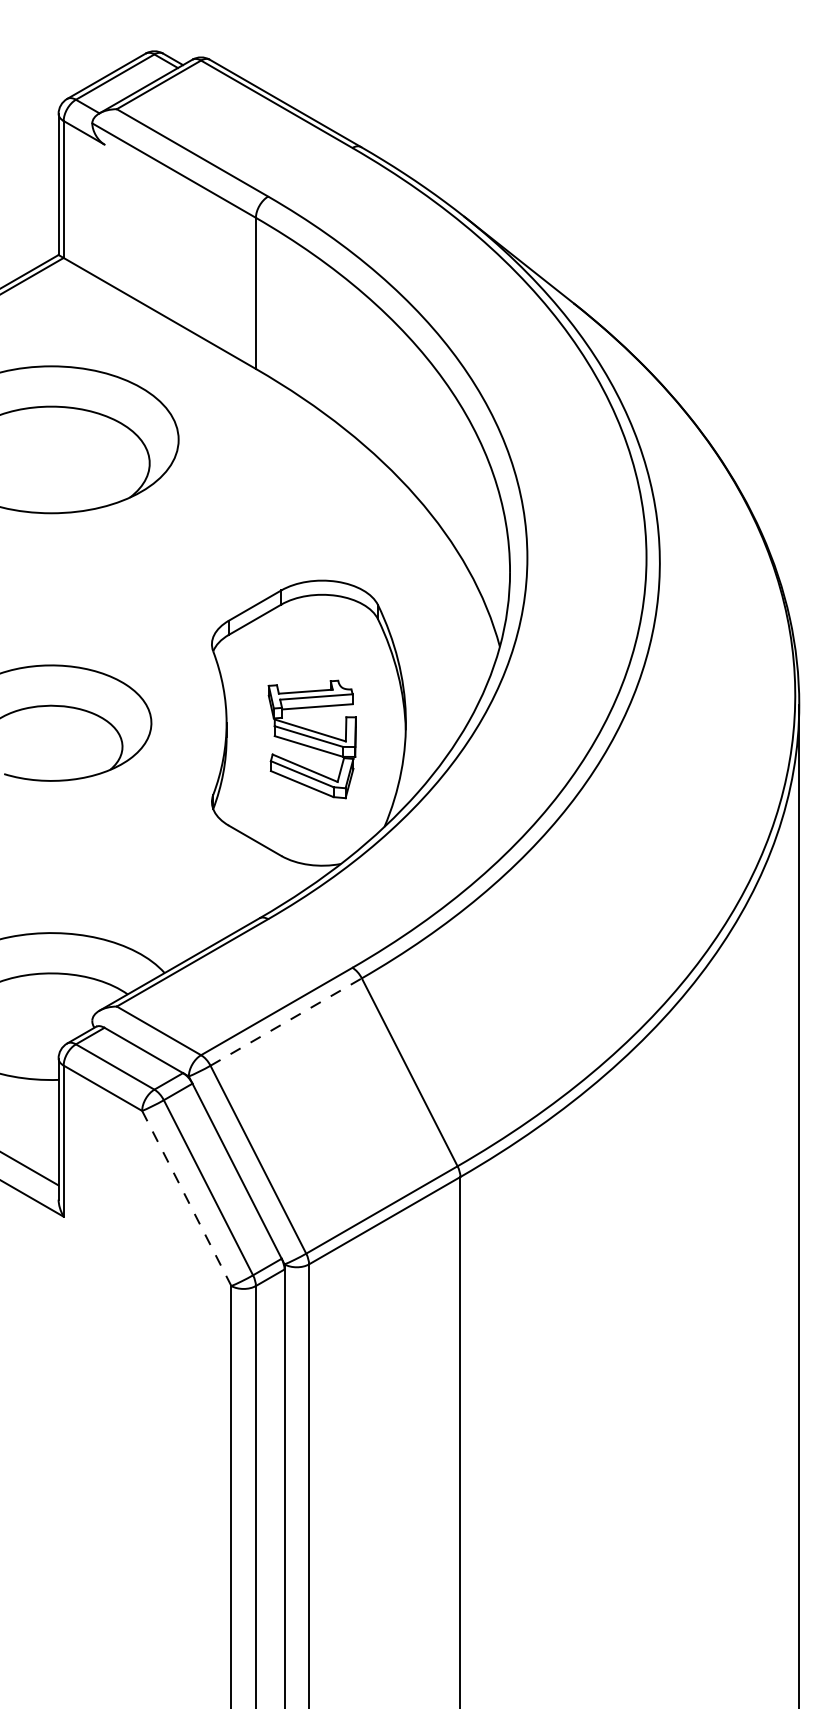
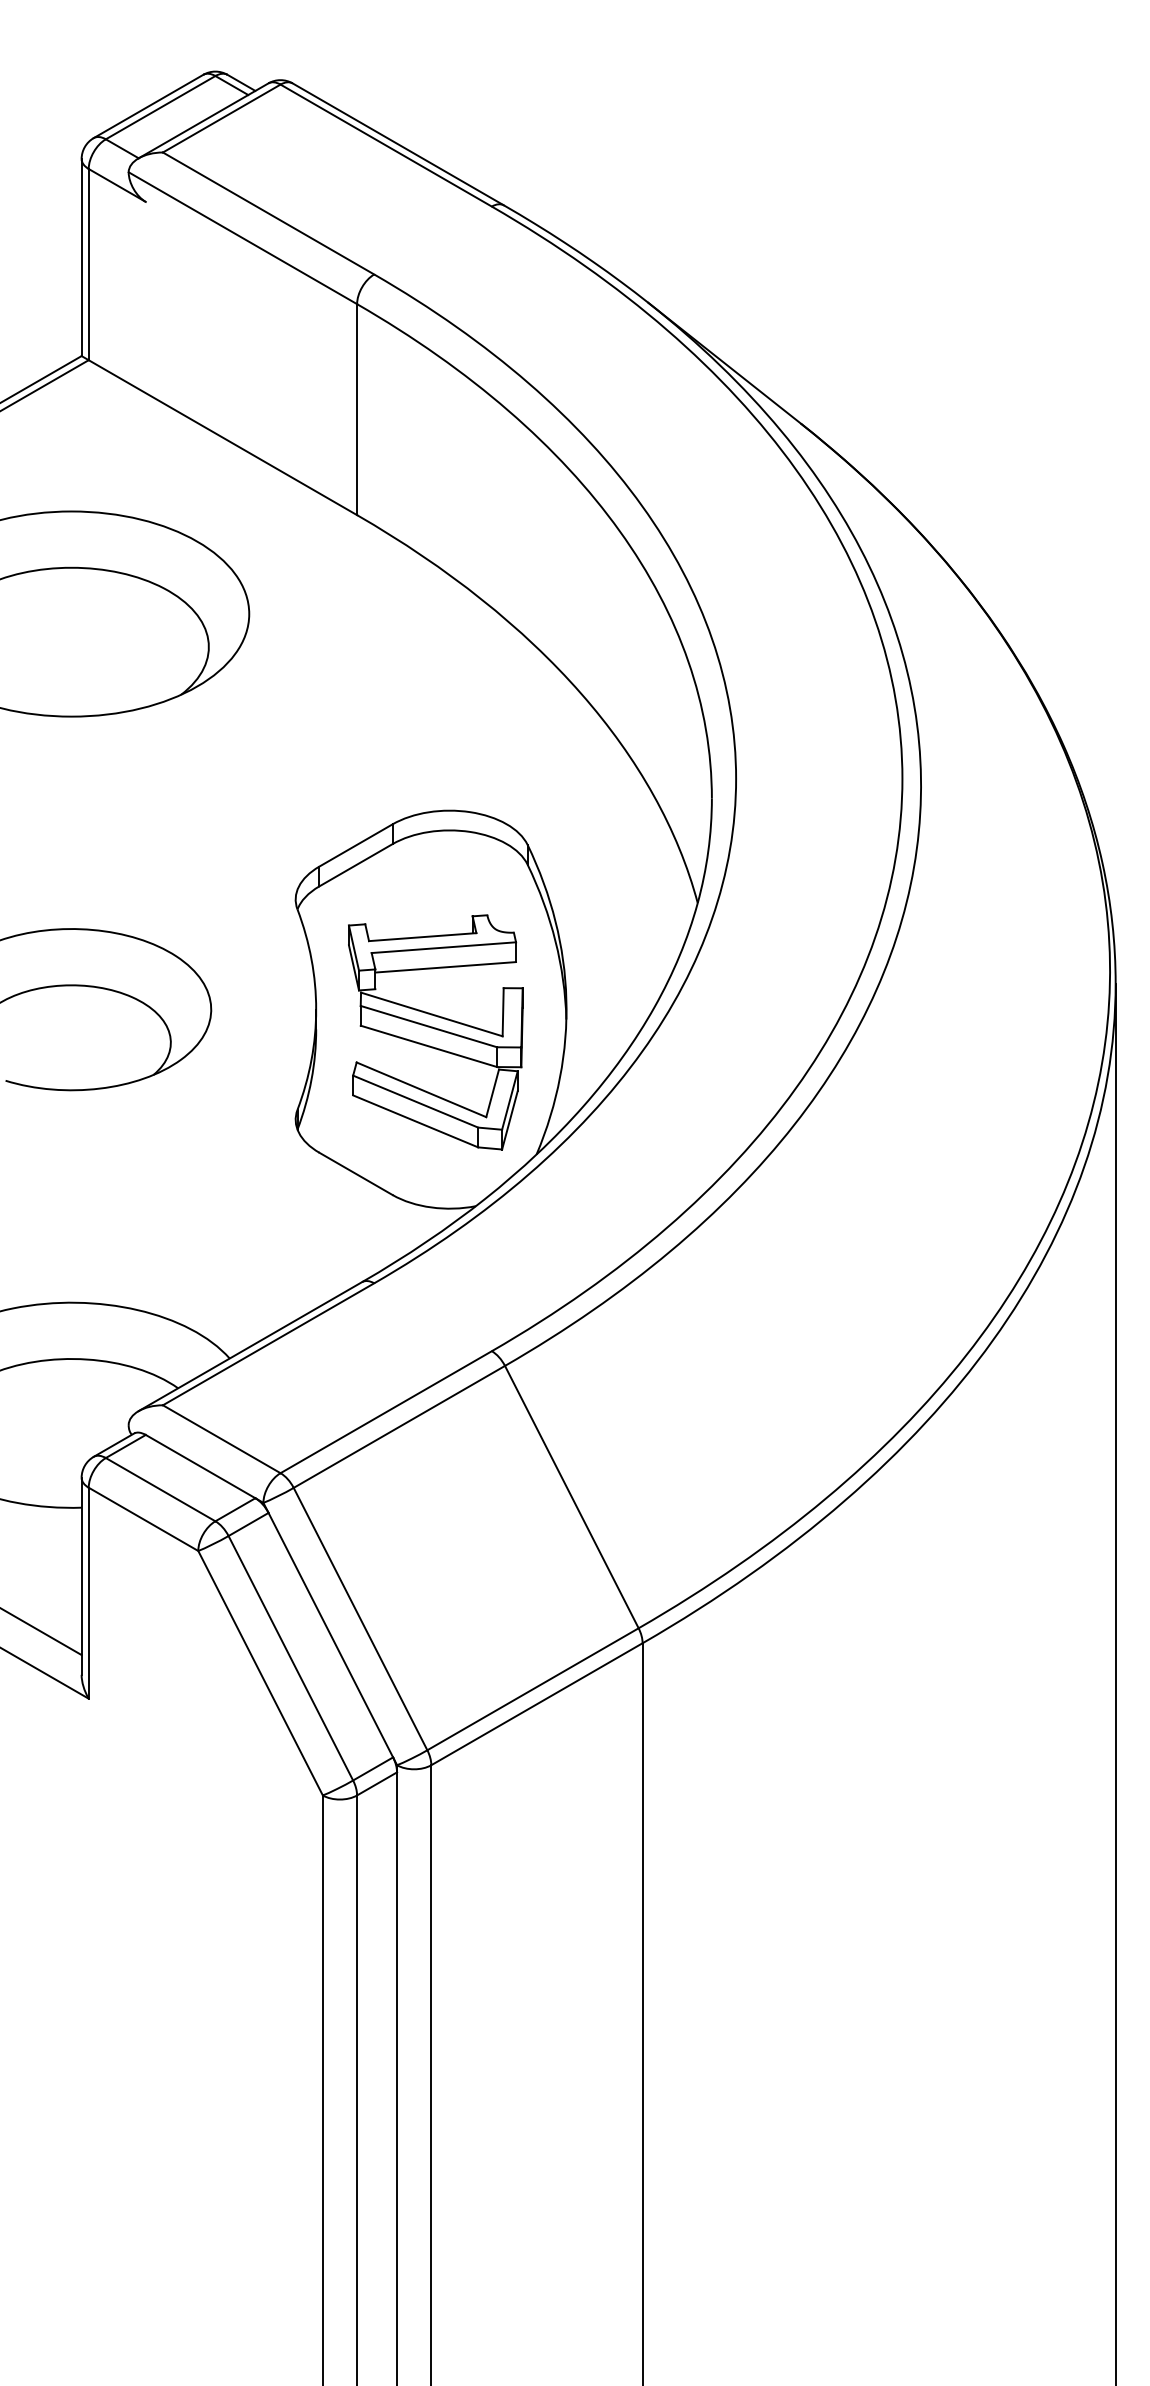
part: (312, 739) -> (436, 1032), size x1.43
line: (286, 1021) -> (399, 1426), dashed -> solid
line: (187, 1198) -> (261, 1673), dashed -> solid

